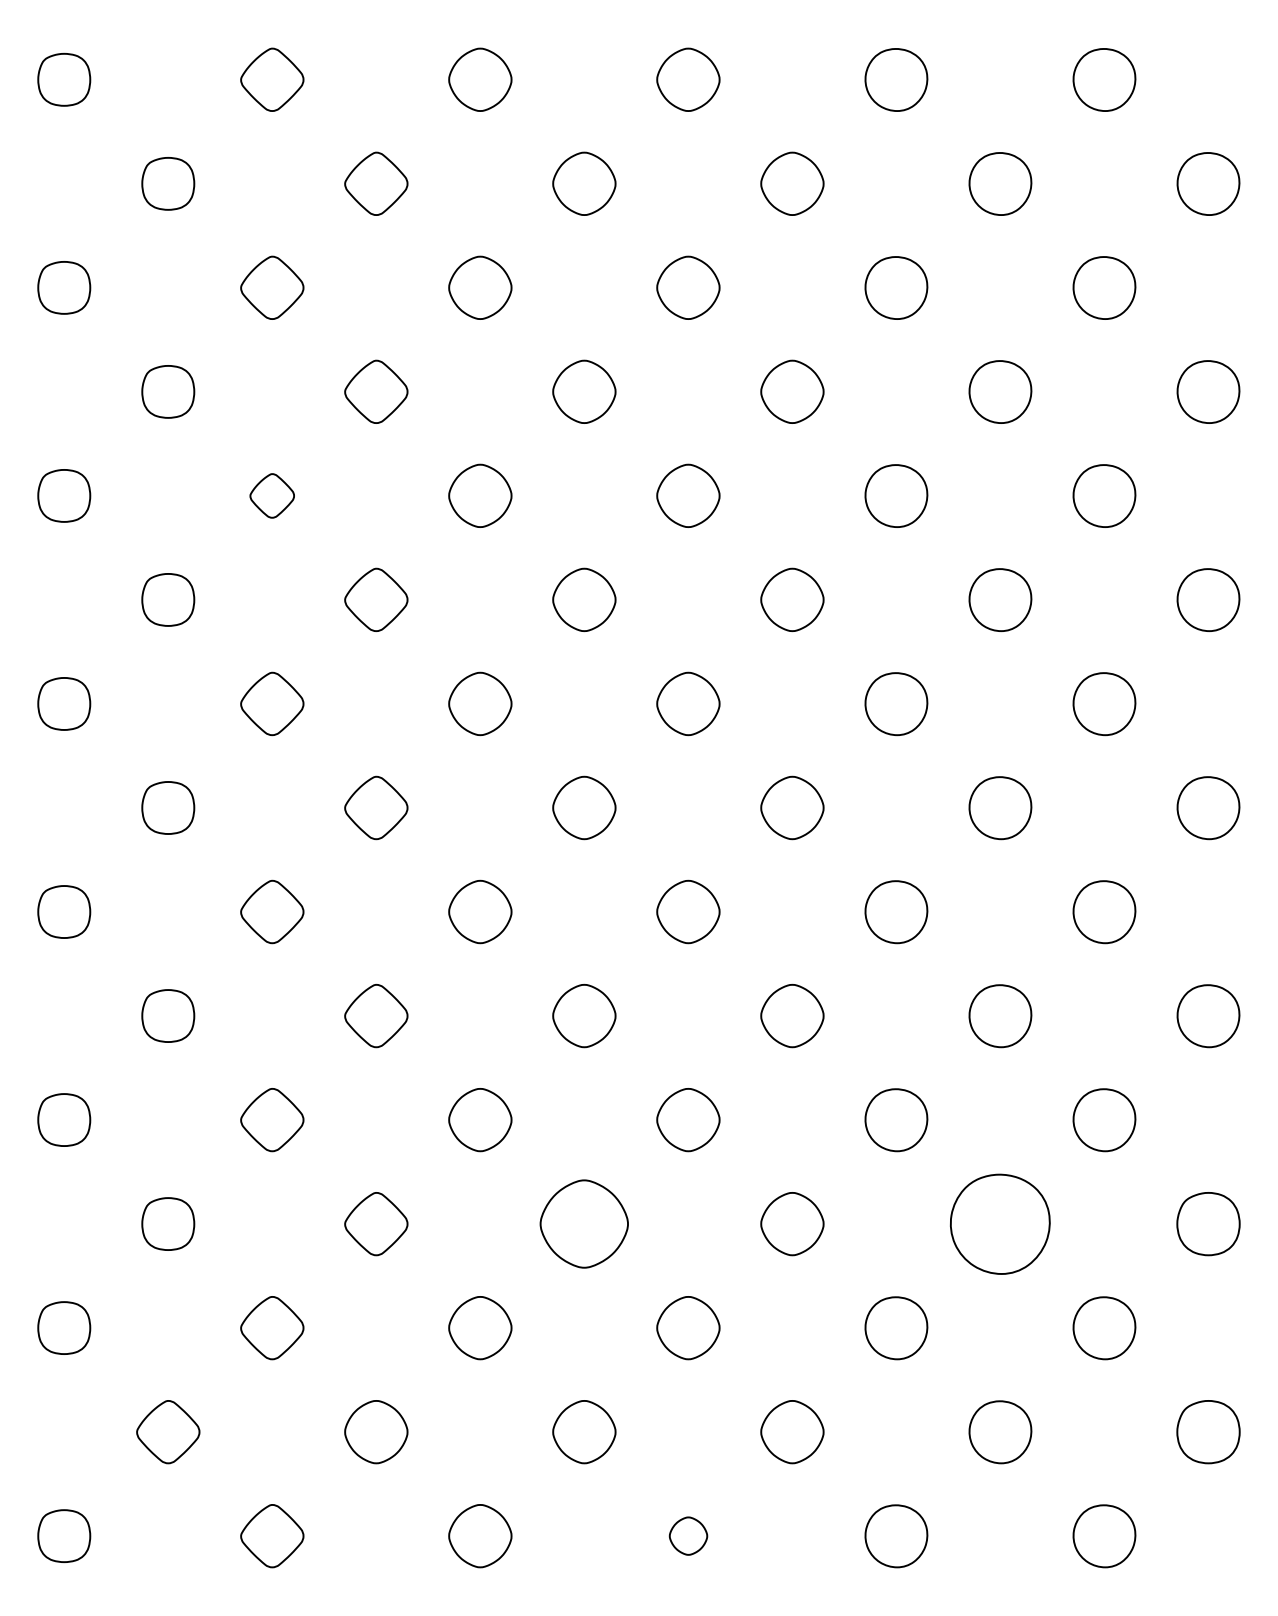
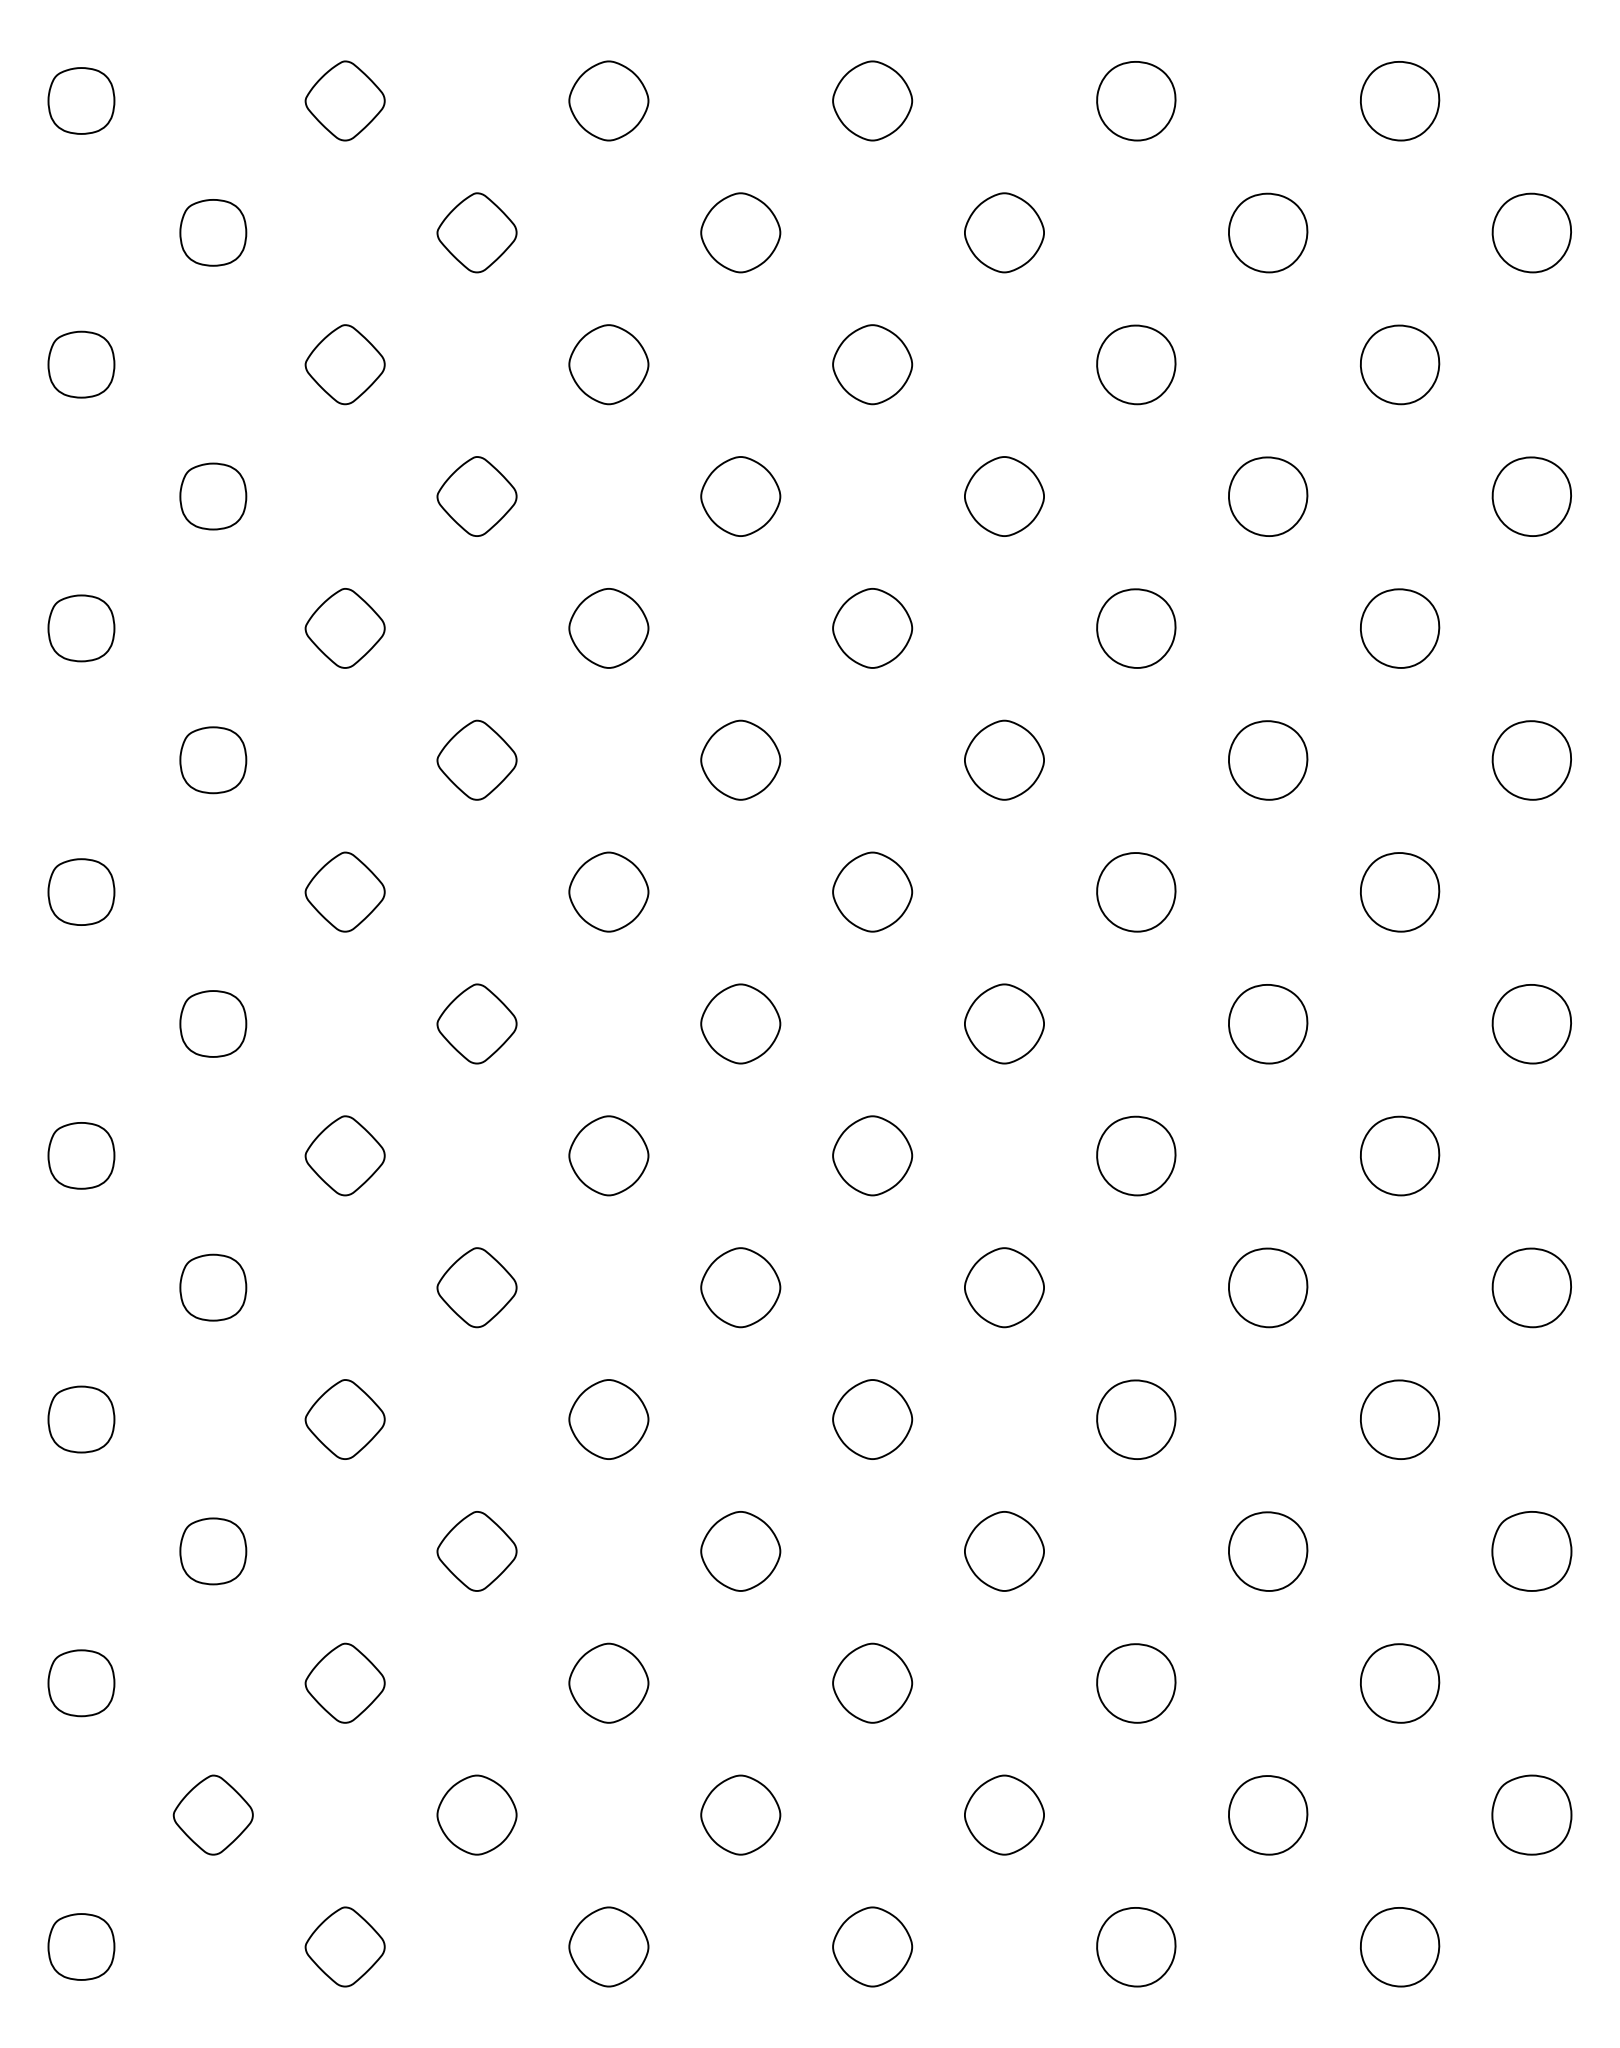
part: (271, 495) -> (344, 628), size x1.43
part: (584, 1224) -> (740, 1551), size x0.71
part: (1000, 1224) -> (1268, 1551), size x0.62
part: (688, 1535) -> (872, 1946), size x1.67

